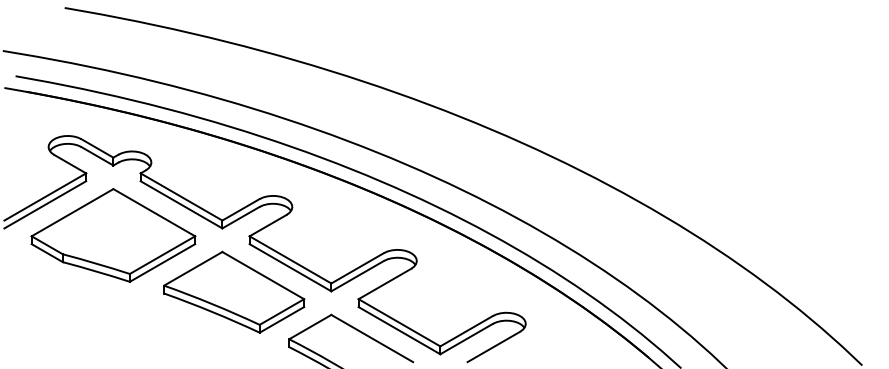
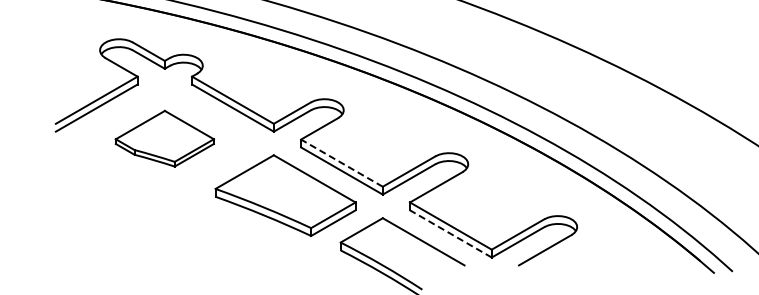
part: (113, 235) -> (164, 138), size x0.6
line: (290, 259) -> (341, 162), solid -> dashed
line: (399, 330) -> (450, 233), solid -> dashed

